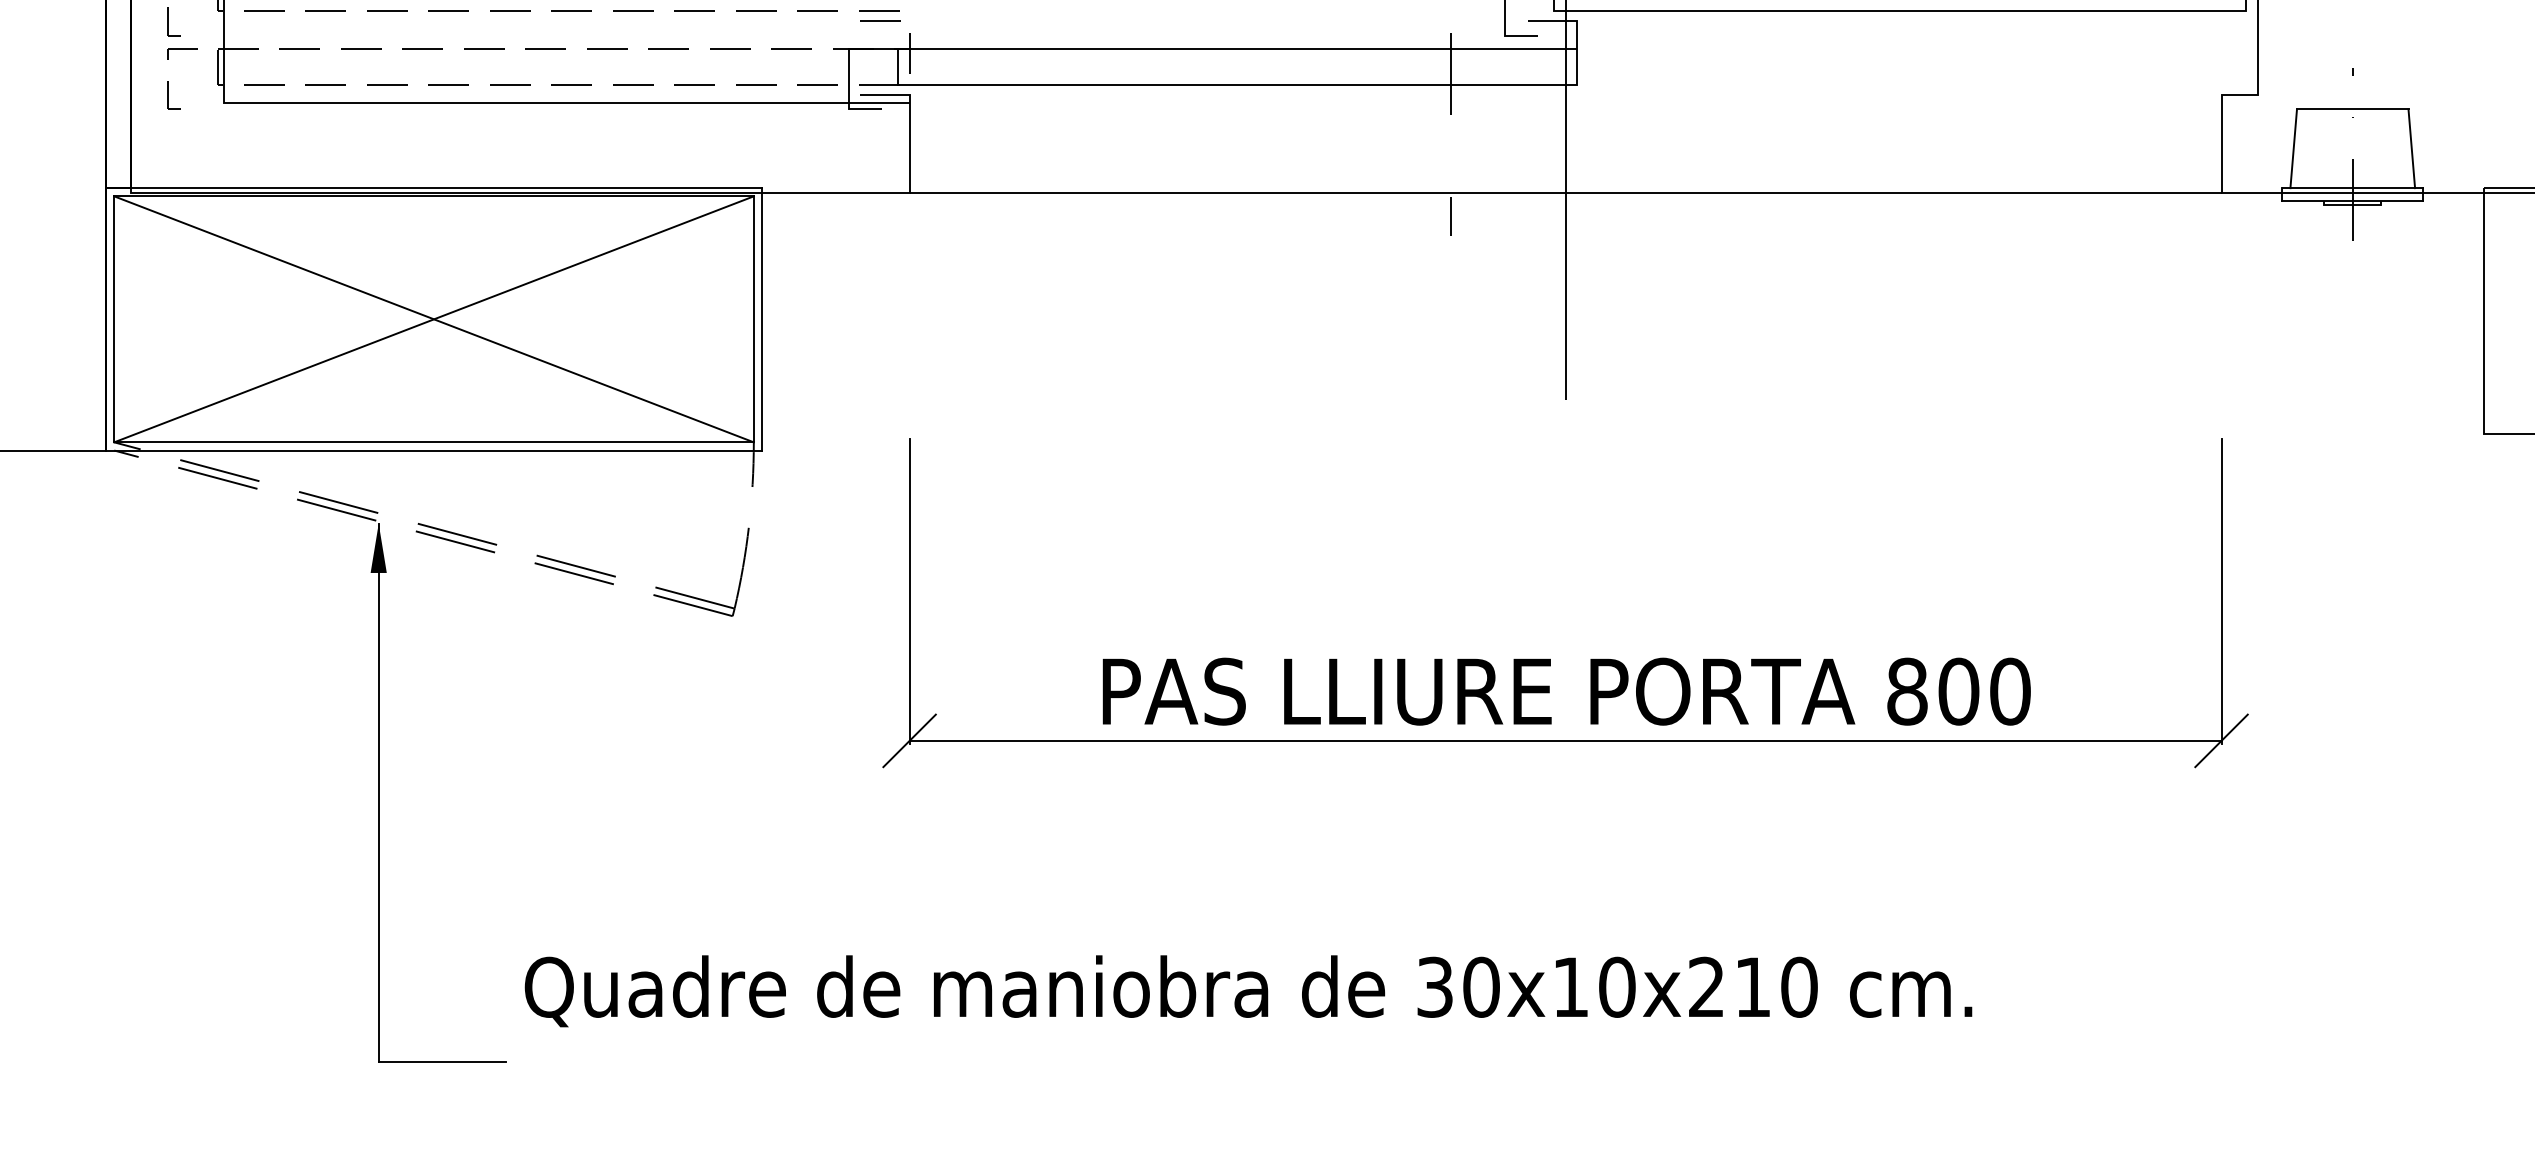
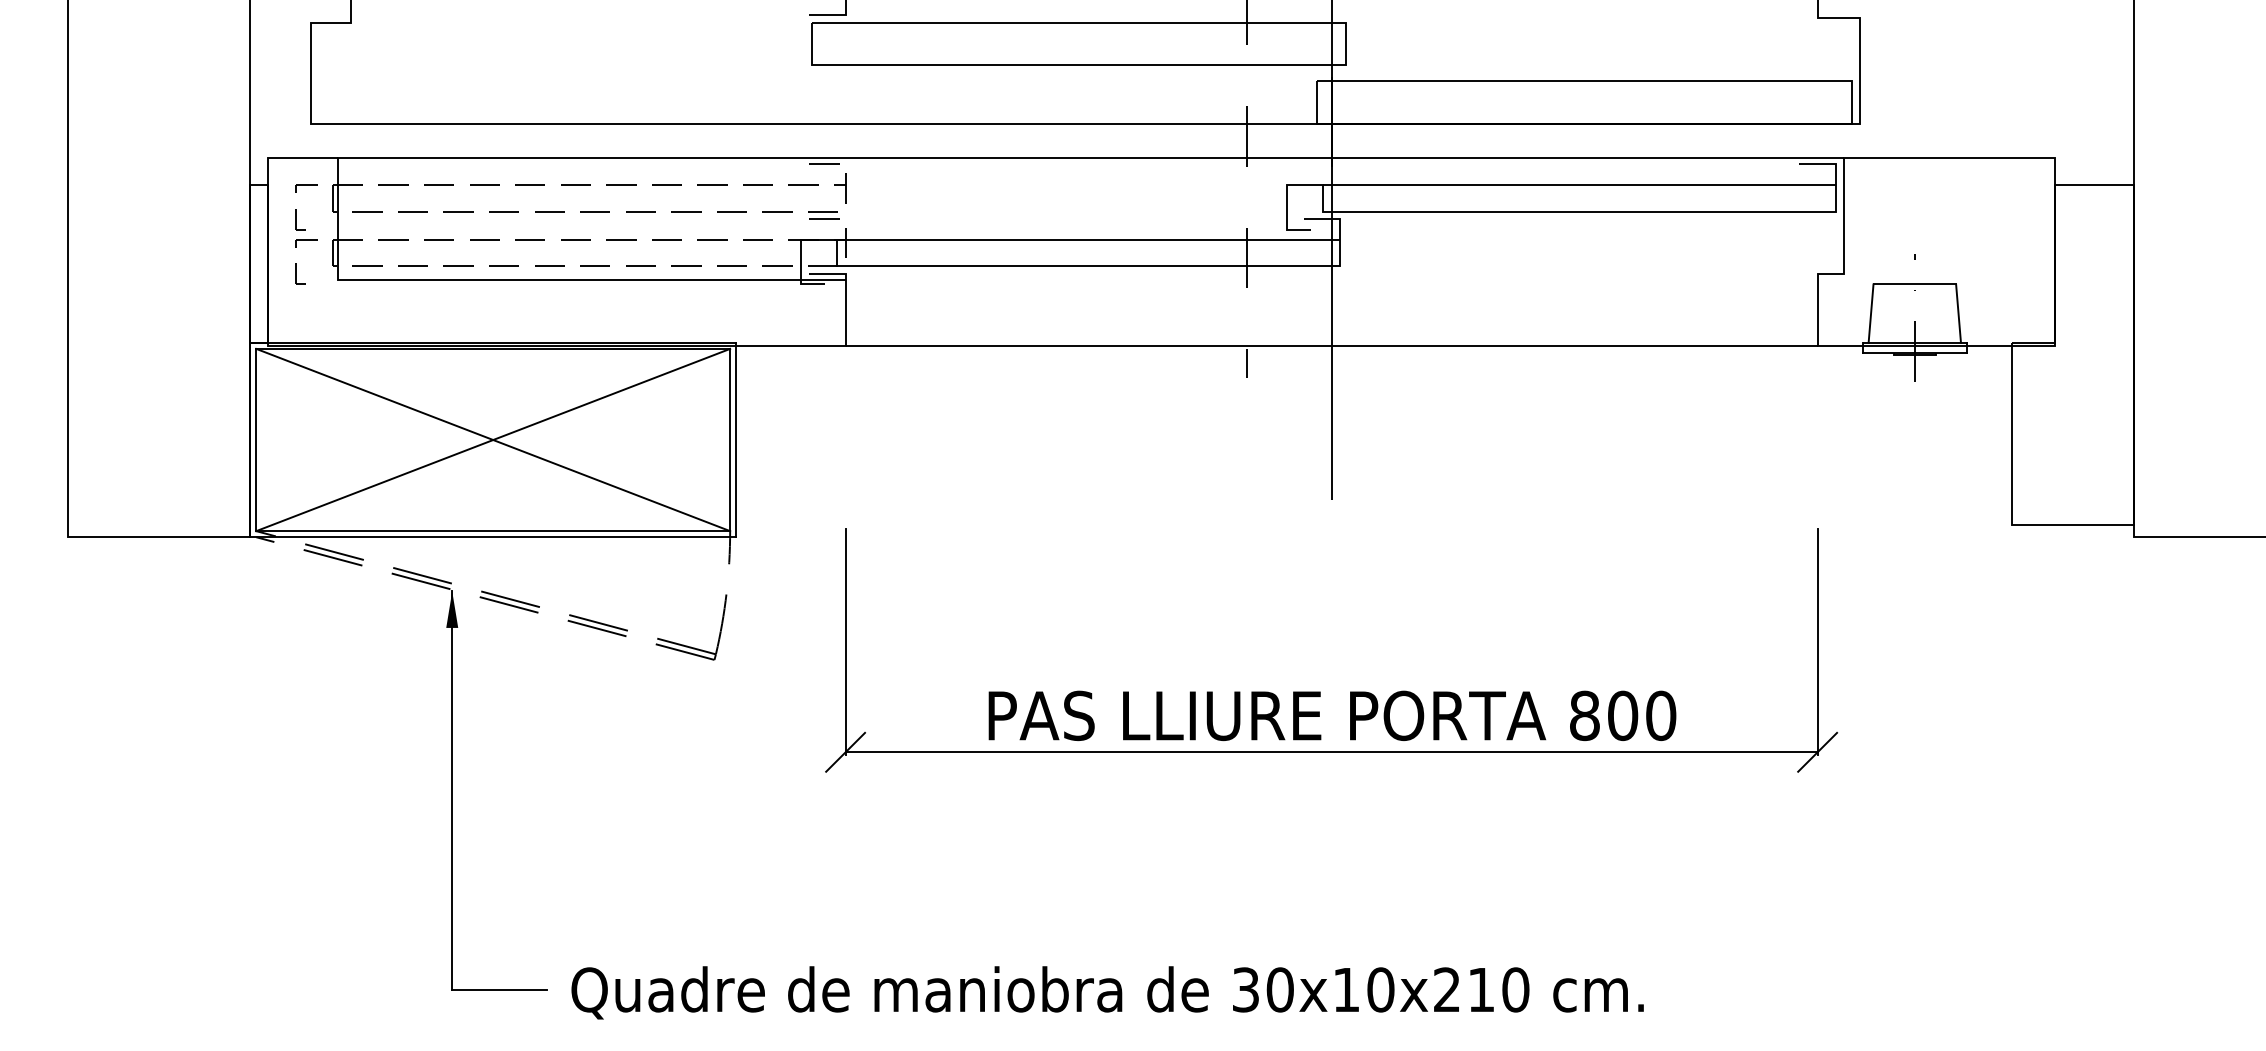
text: (1248, 990) -> (1107, 992), moved

